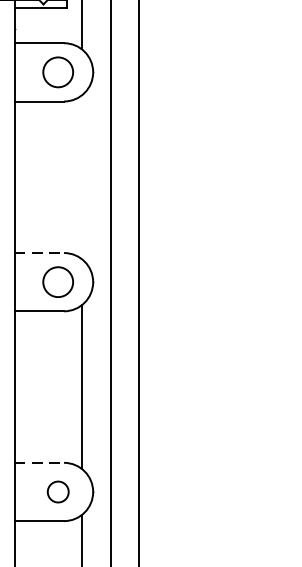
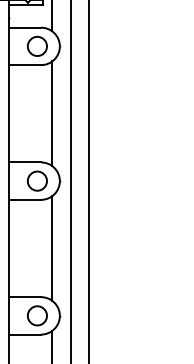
line: (81, 176) -> (52, 113), added
line: (39, 253) -> (25, 162), dashed -> solid
line: (39, 463) -> (25, 297), dashed -> solid
circle: (58, 491) -> (37, 315), size x1.43

